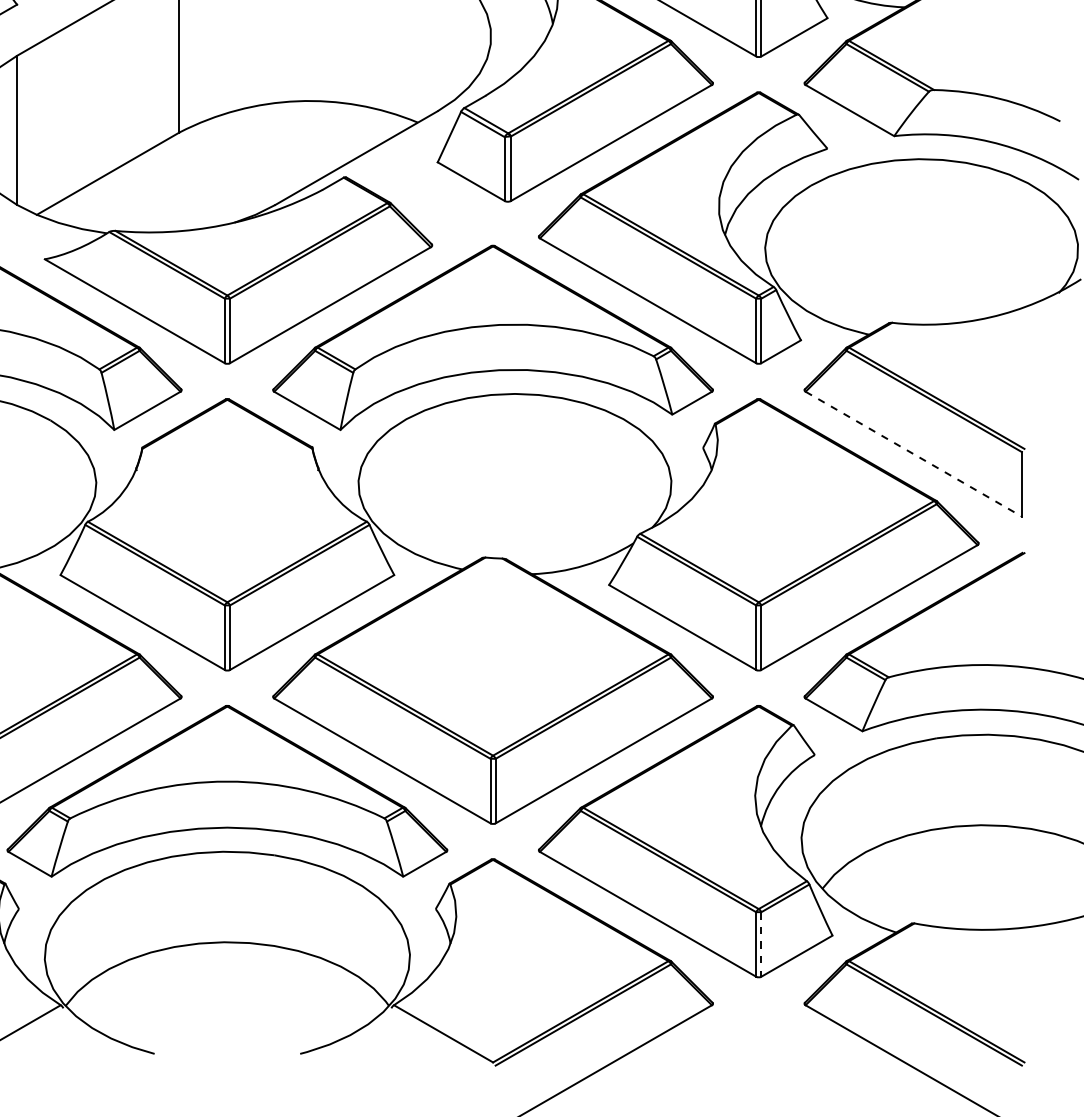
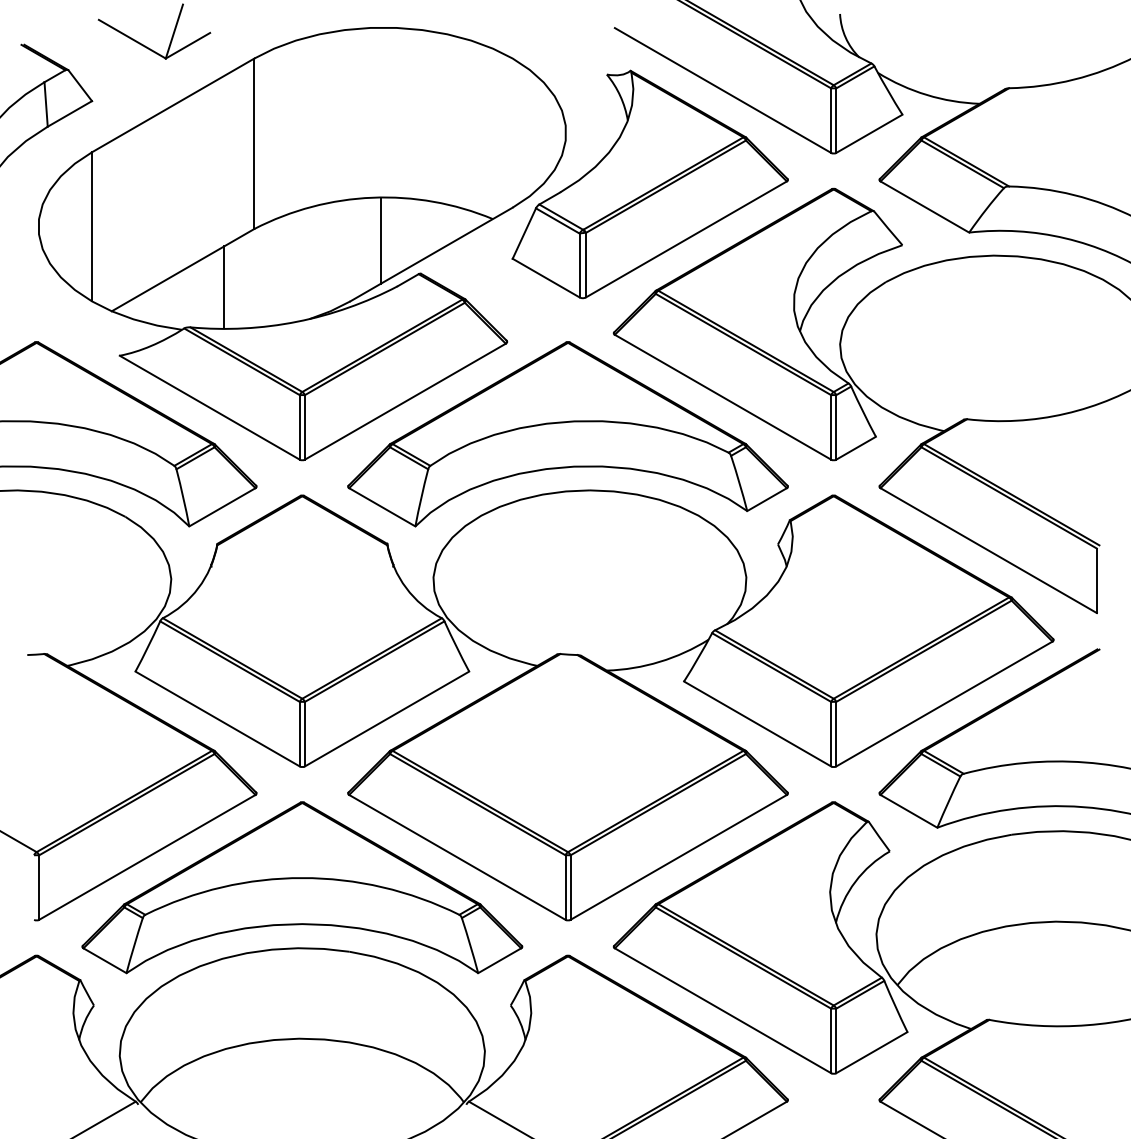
line: (305, 144) -> (380, 240), added
line: (149, 191) -> (224, 287), added
line: (913, 454) -> (988, 550), dashed -> solid
line: (761, 945) -> (836, 1041), dashed -> solid

